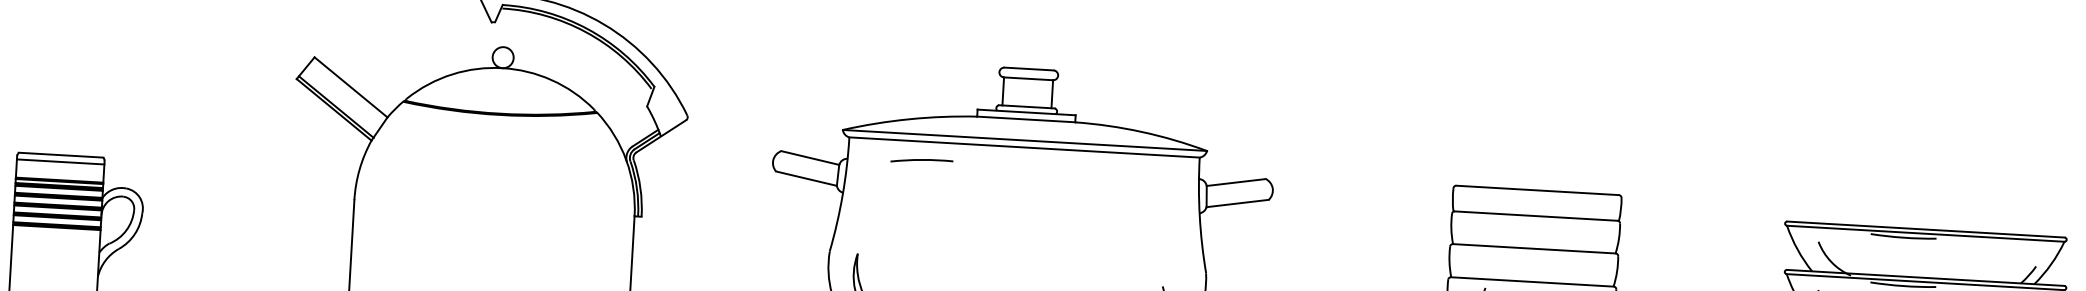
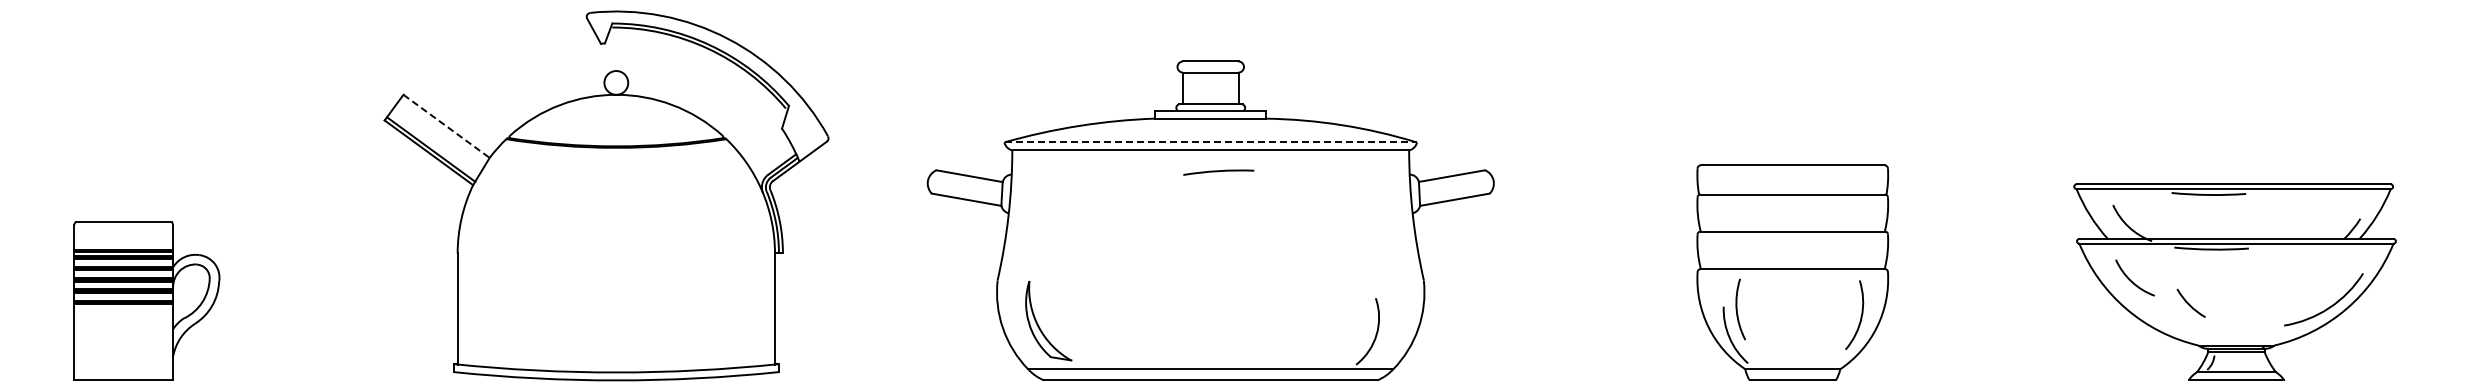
line: (350, 87) -> (446, 126), solid -> dashed
line: (1025, 140) -> (1211, 142), solid -> dashed
arc: (921, 161) -> (1218, 172), moved
line: (60, 162) -> (123, 229), removed

